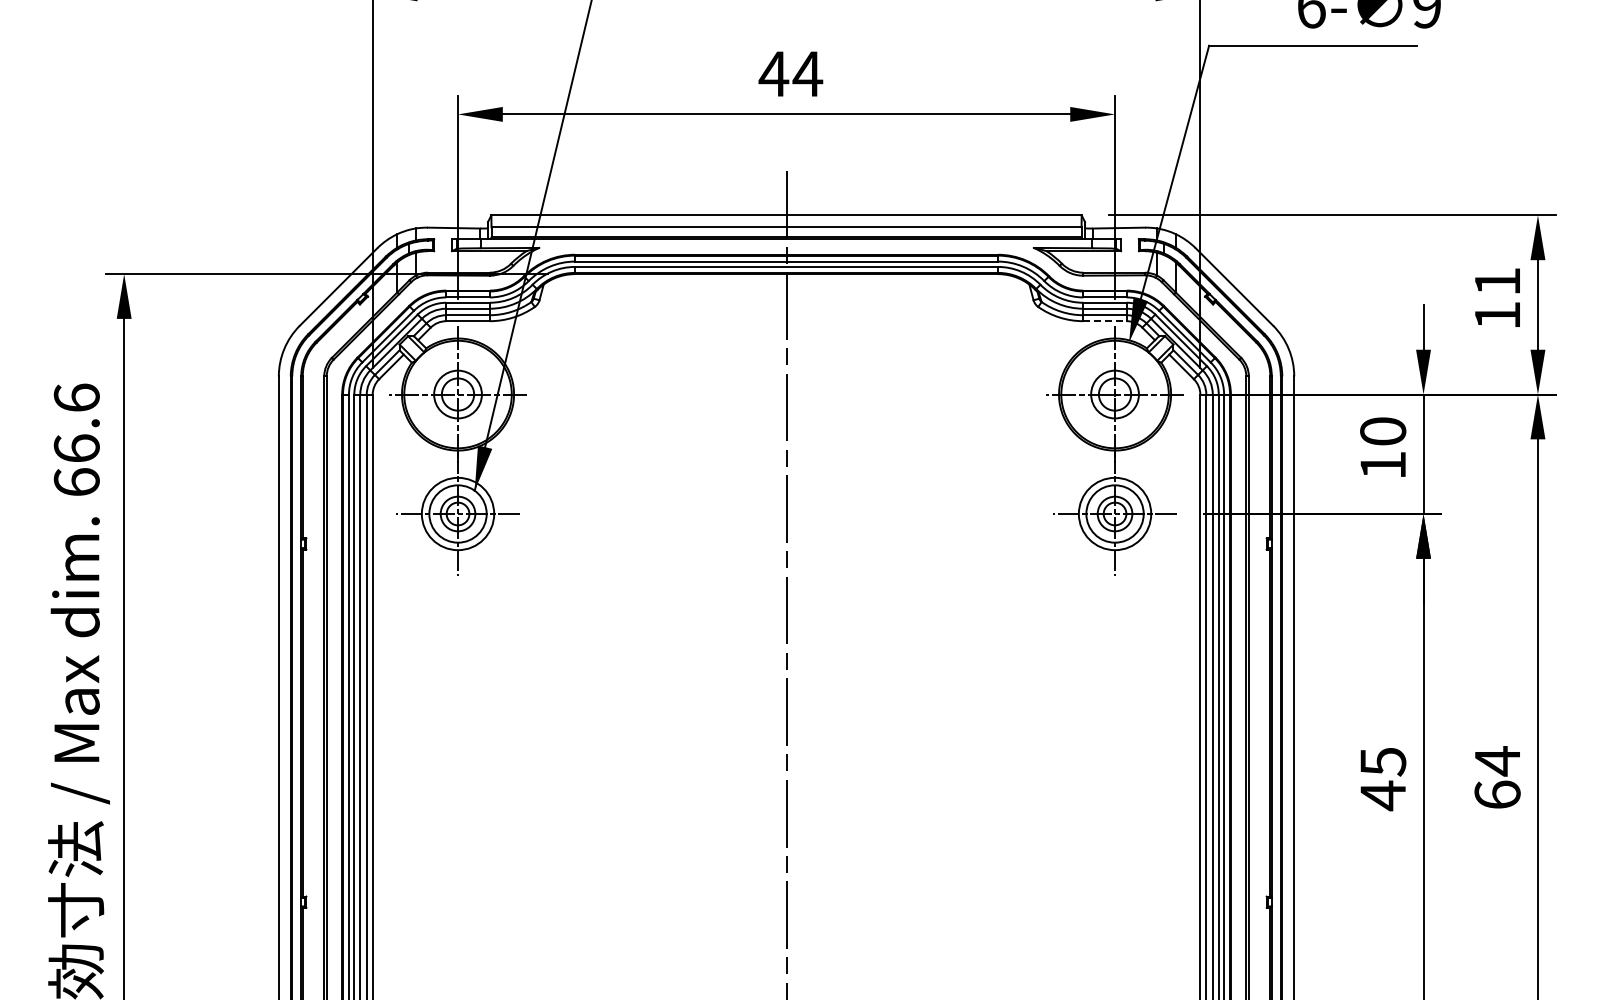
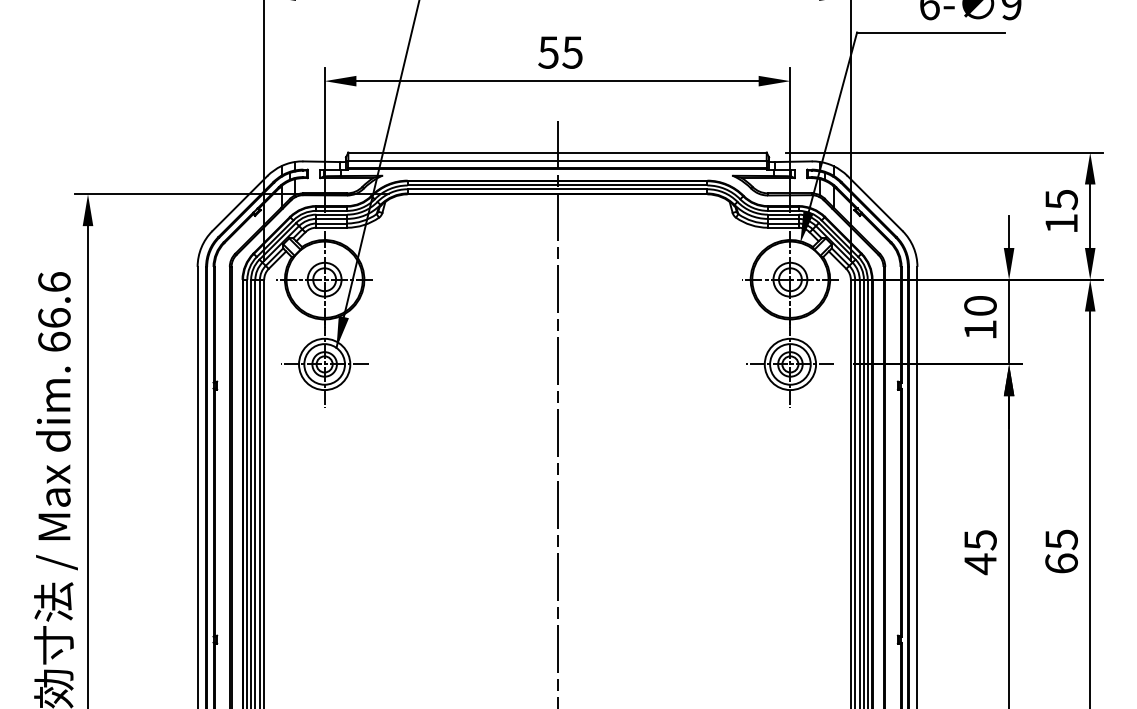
text: (790, 74) -> (560, 52), 44 -> 55
text: (1497, 281) -> (1061, 199), 11 -> 15
line: (1105, 321) -> (783, 227), dashed -> solid
text: (1497, 761) -> (1061, 539), 64 -> 65

